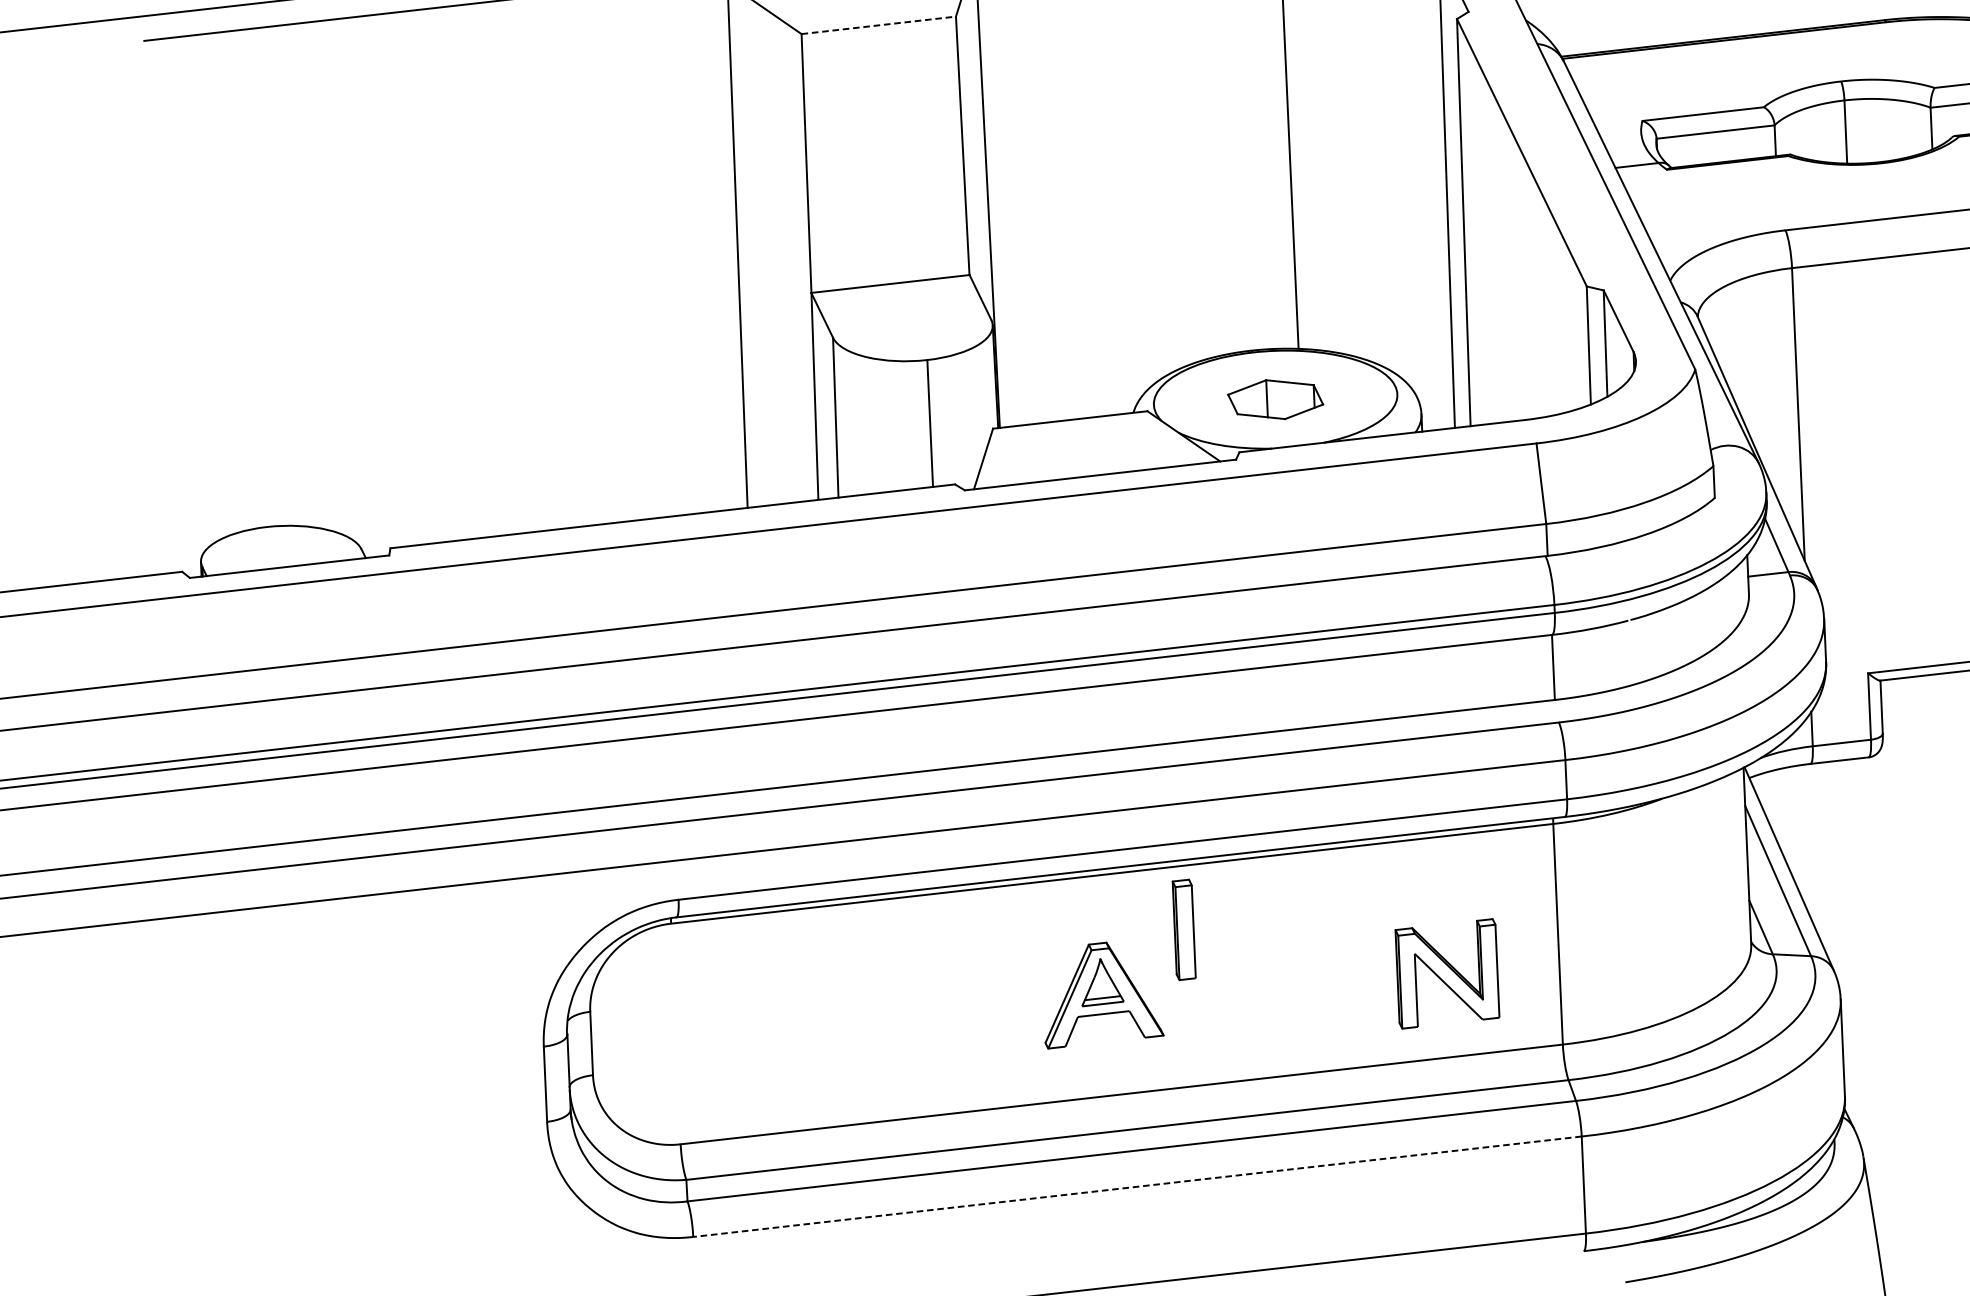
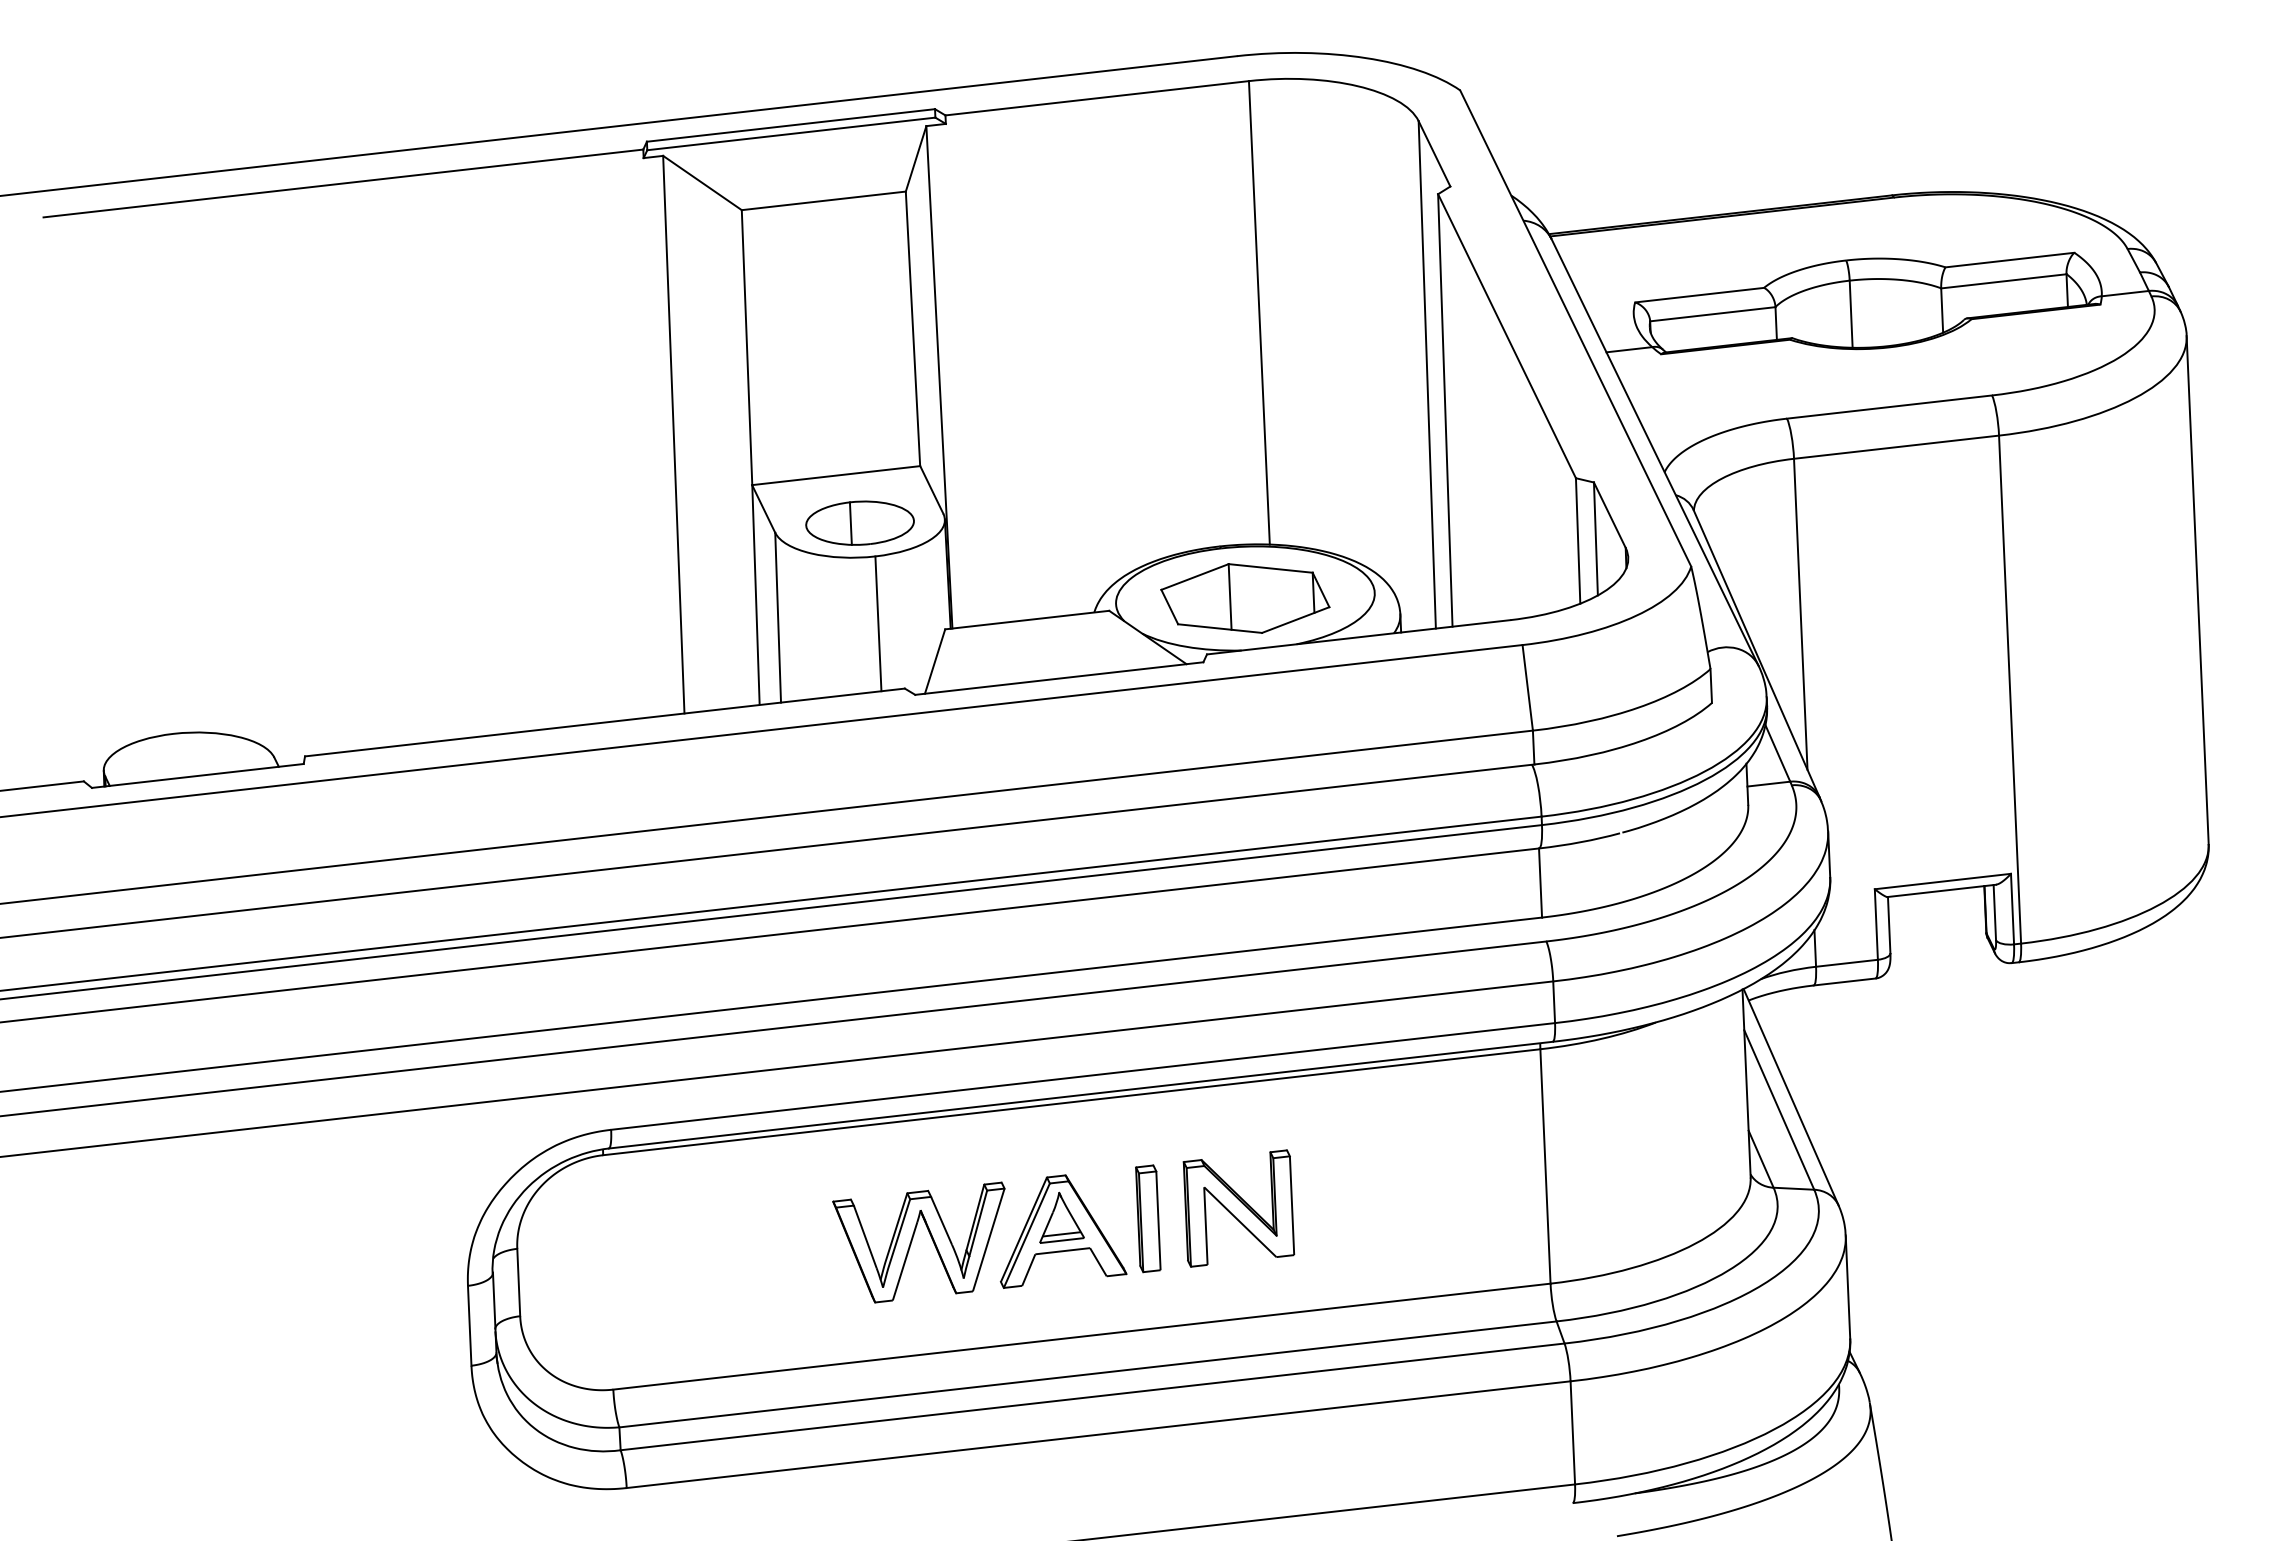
line: (878, 25) -> (823, 200), dashed -> solid
part: (912, 328) -> (859, 522), added
part: (1275, 399) -> (1245, 598), size x1.67
part: (1184, 929) -> (1148, 1218), moved
part: (1447, 973) -> (1238, 1208), moved
part: (962, 1004) -> (912, 1241), added
line: (1137, 1186) -> (1098, 1434), dashed -> solid

